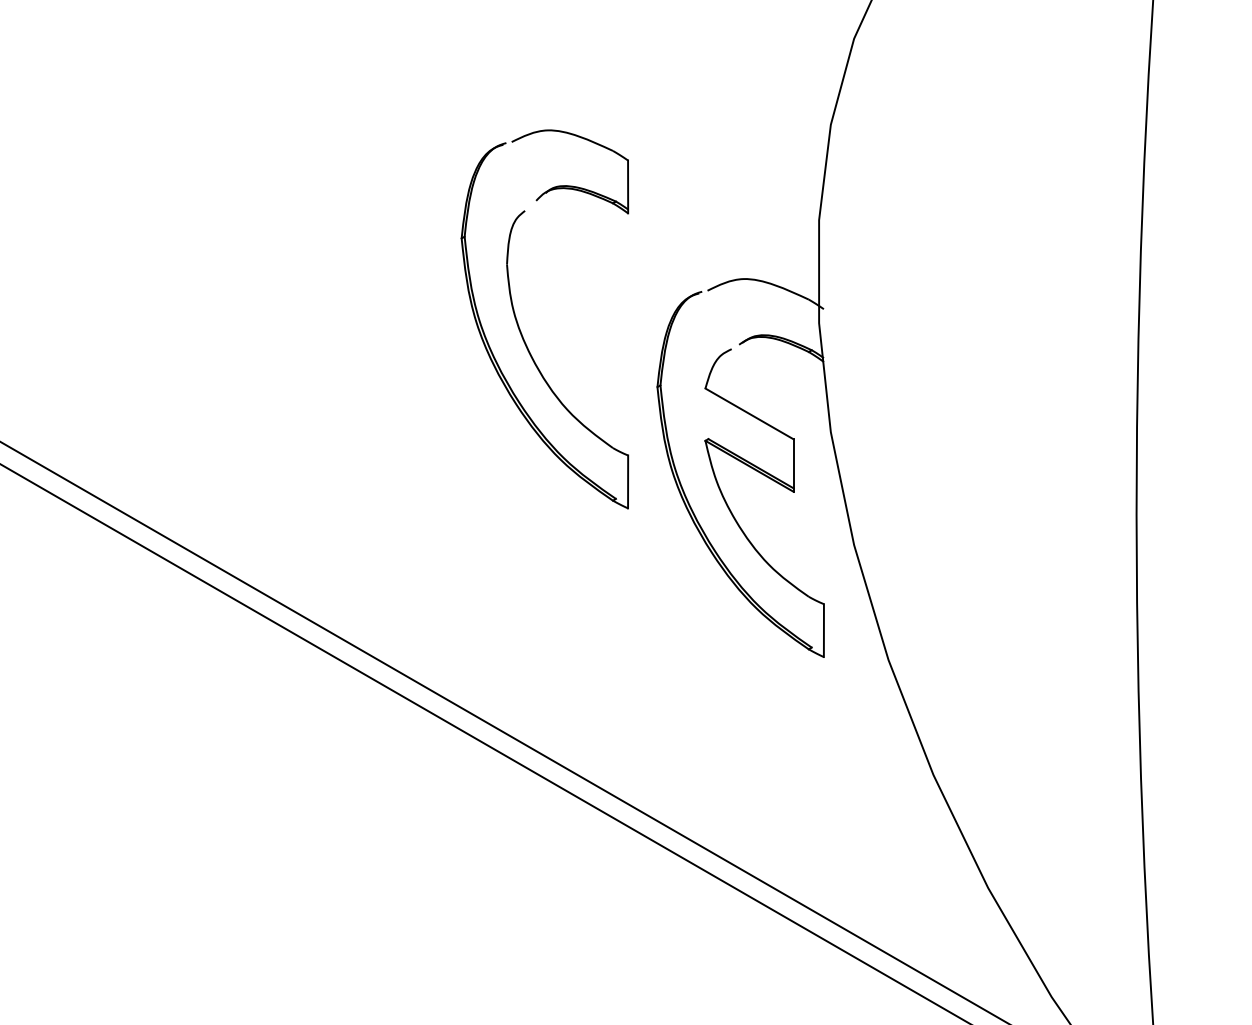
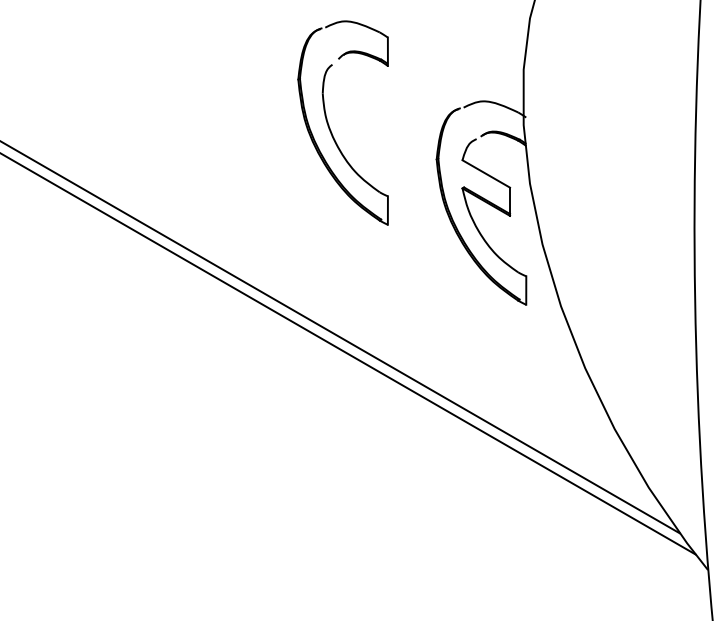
part: (519, 323) -> (329, 125), moved

